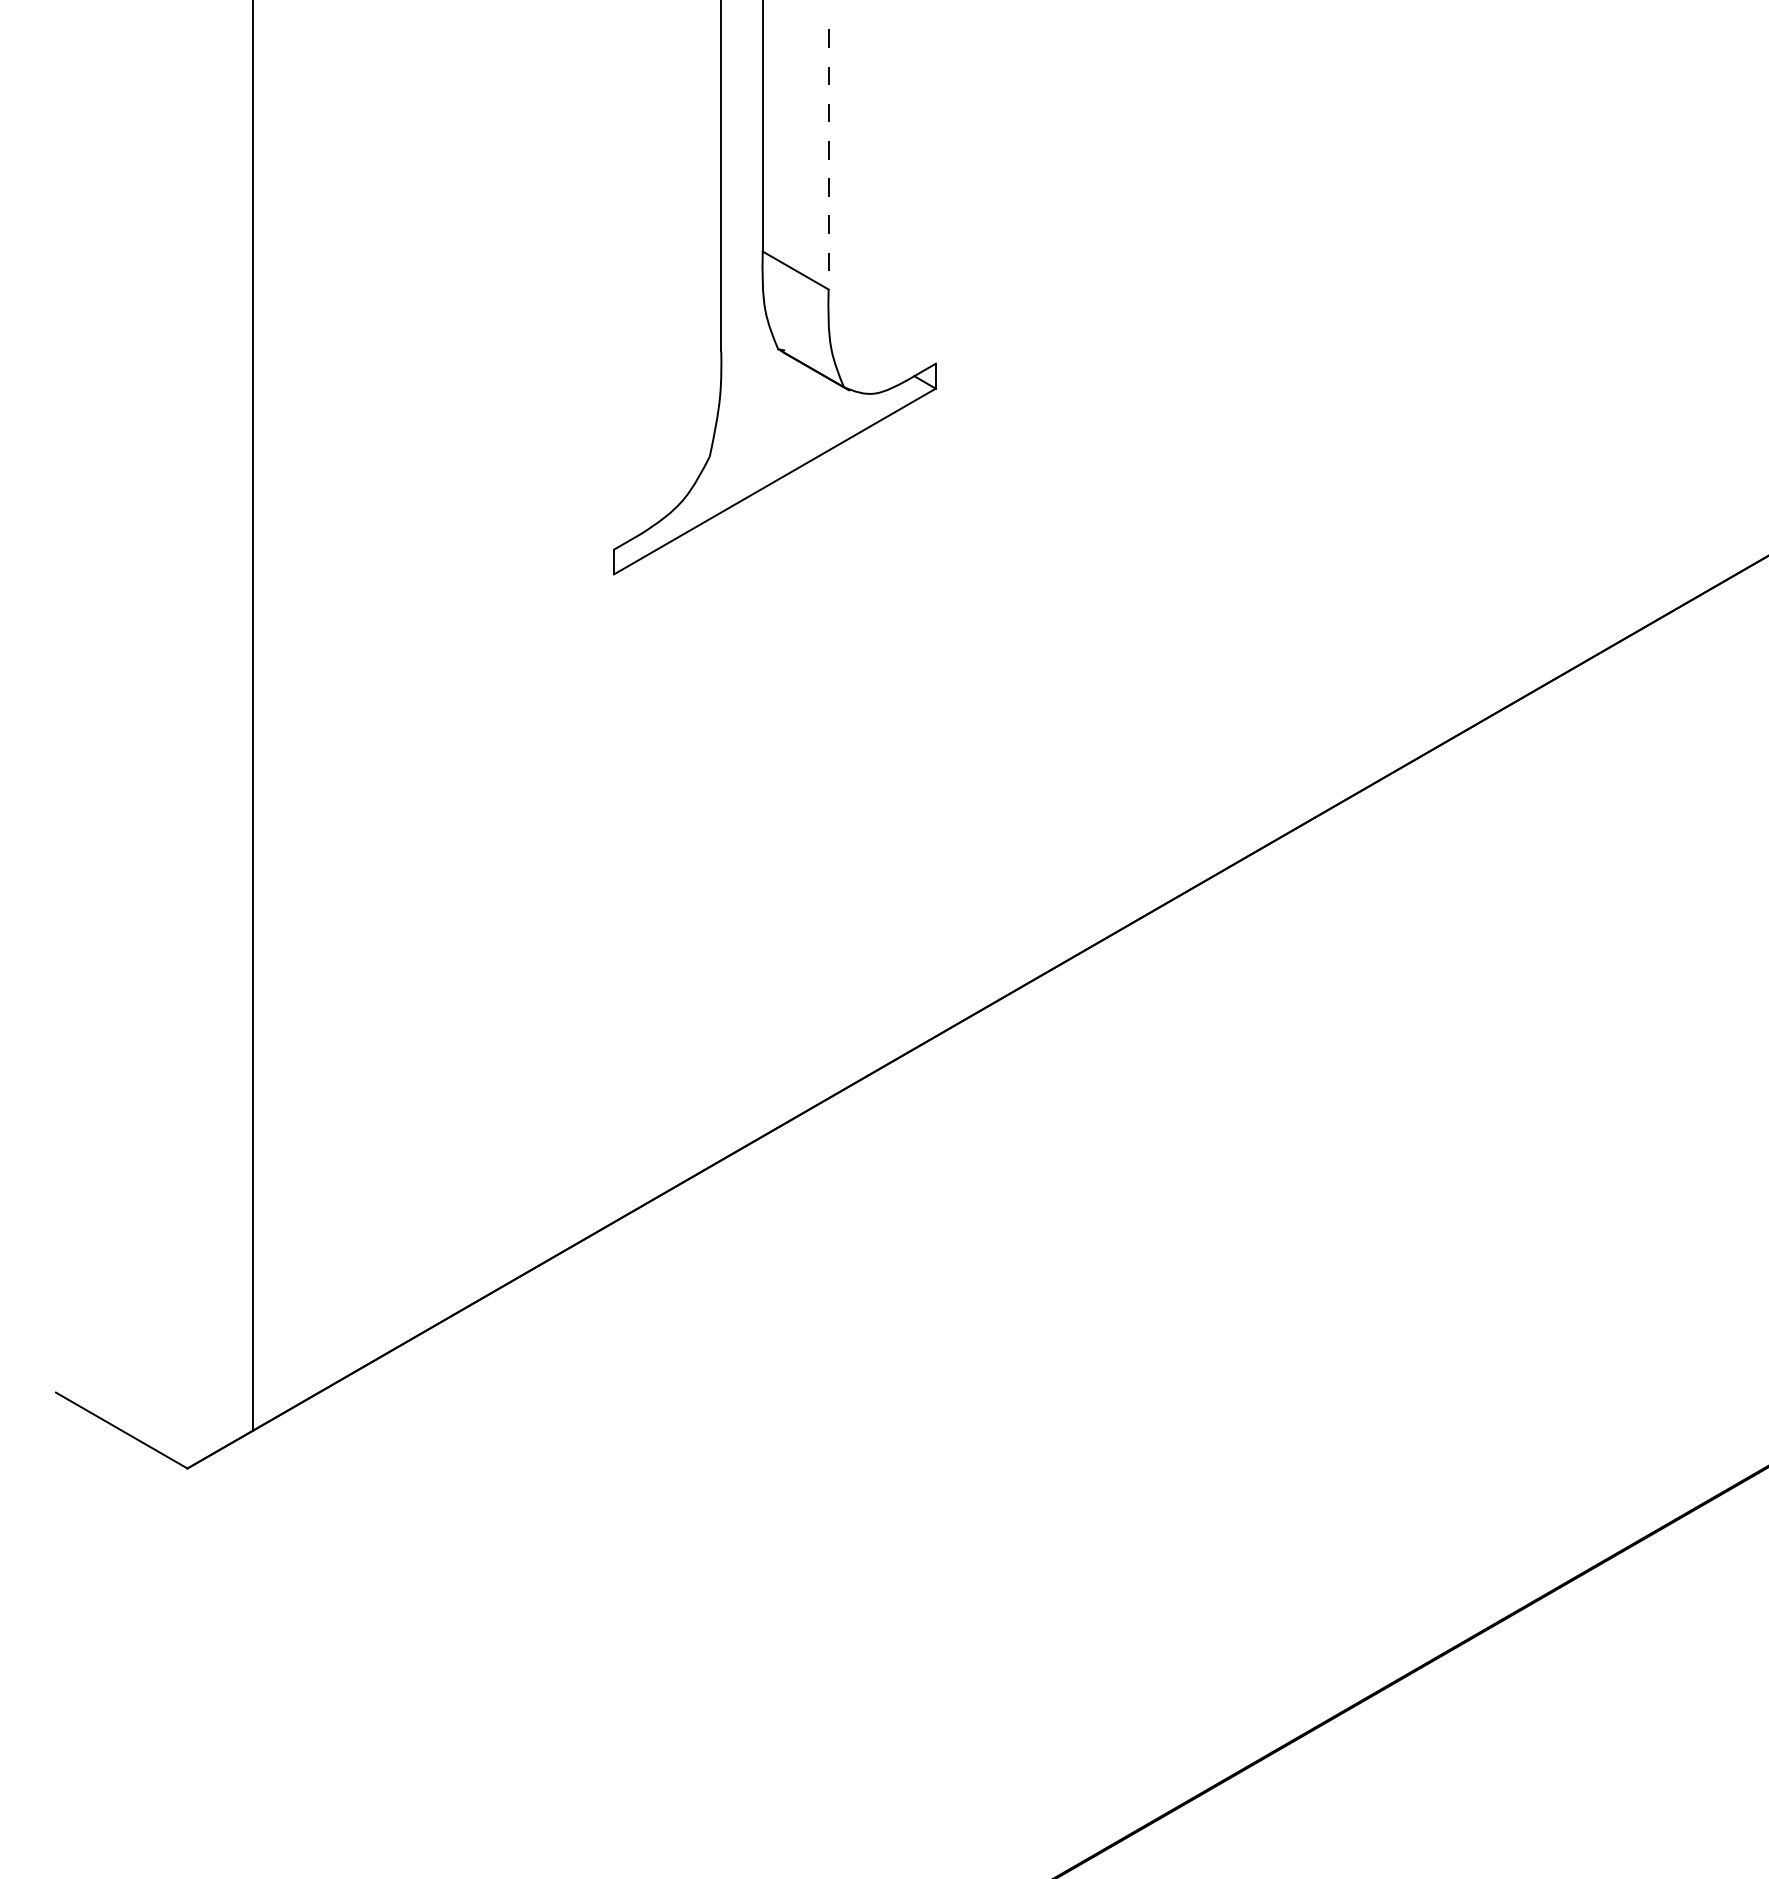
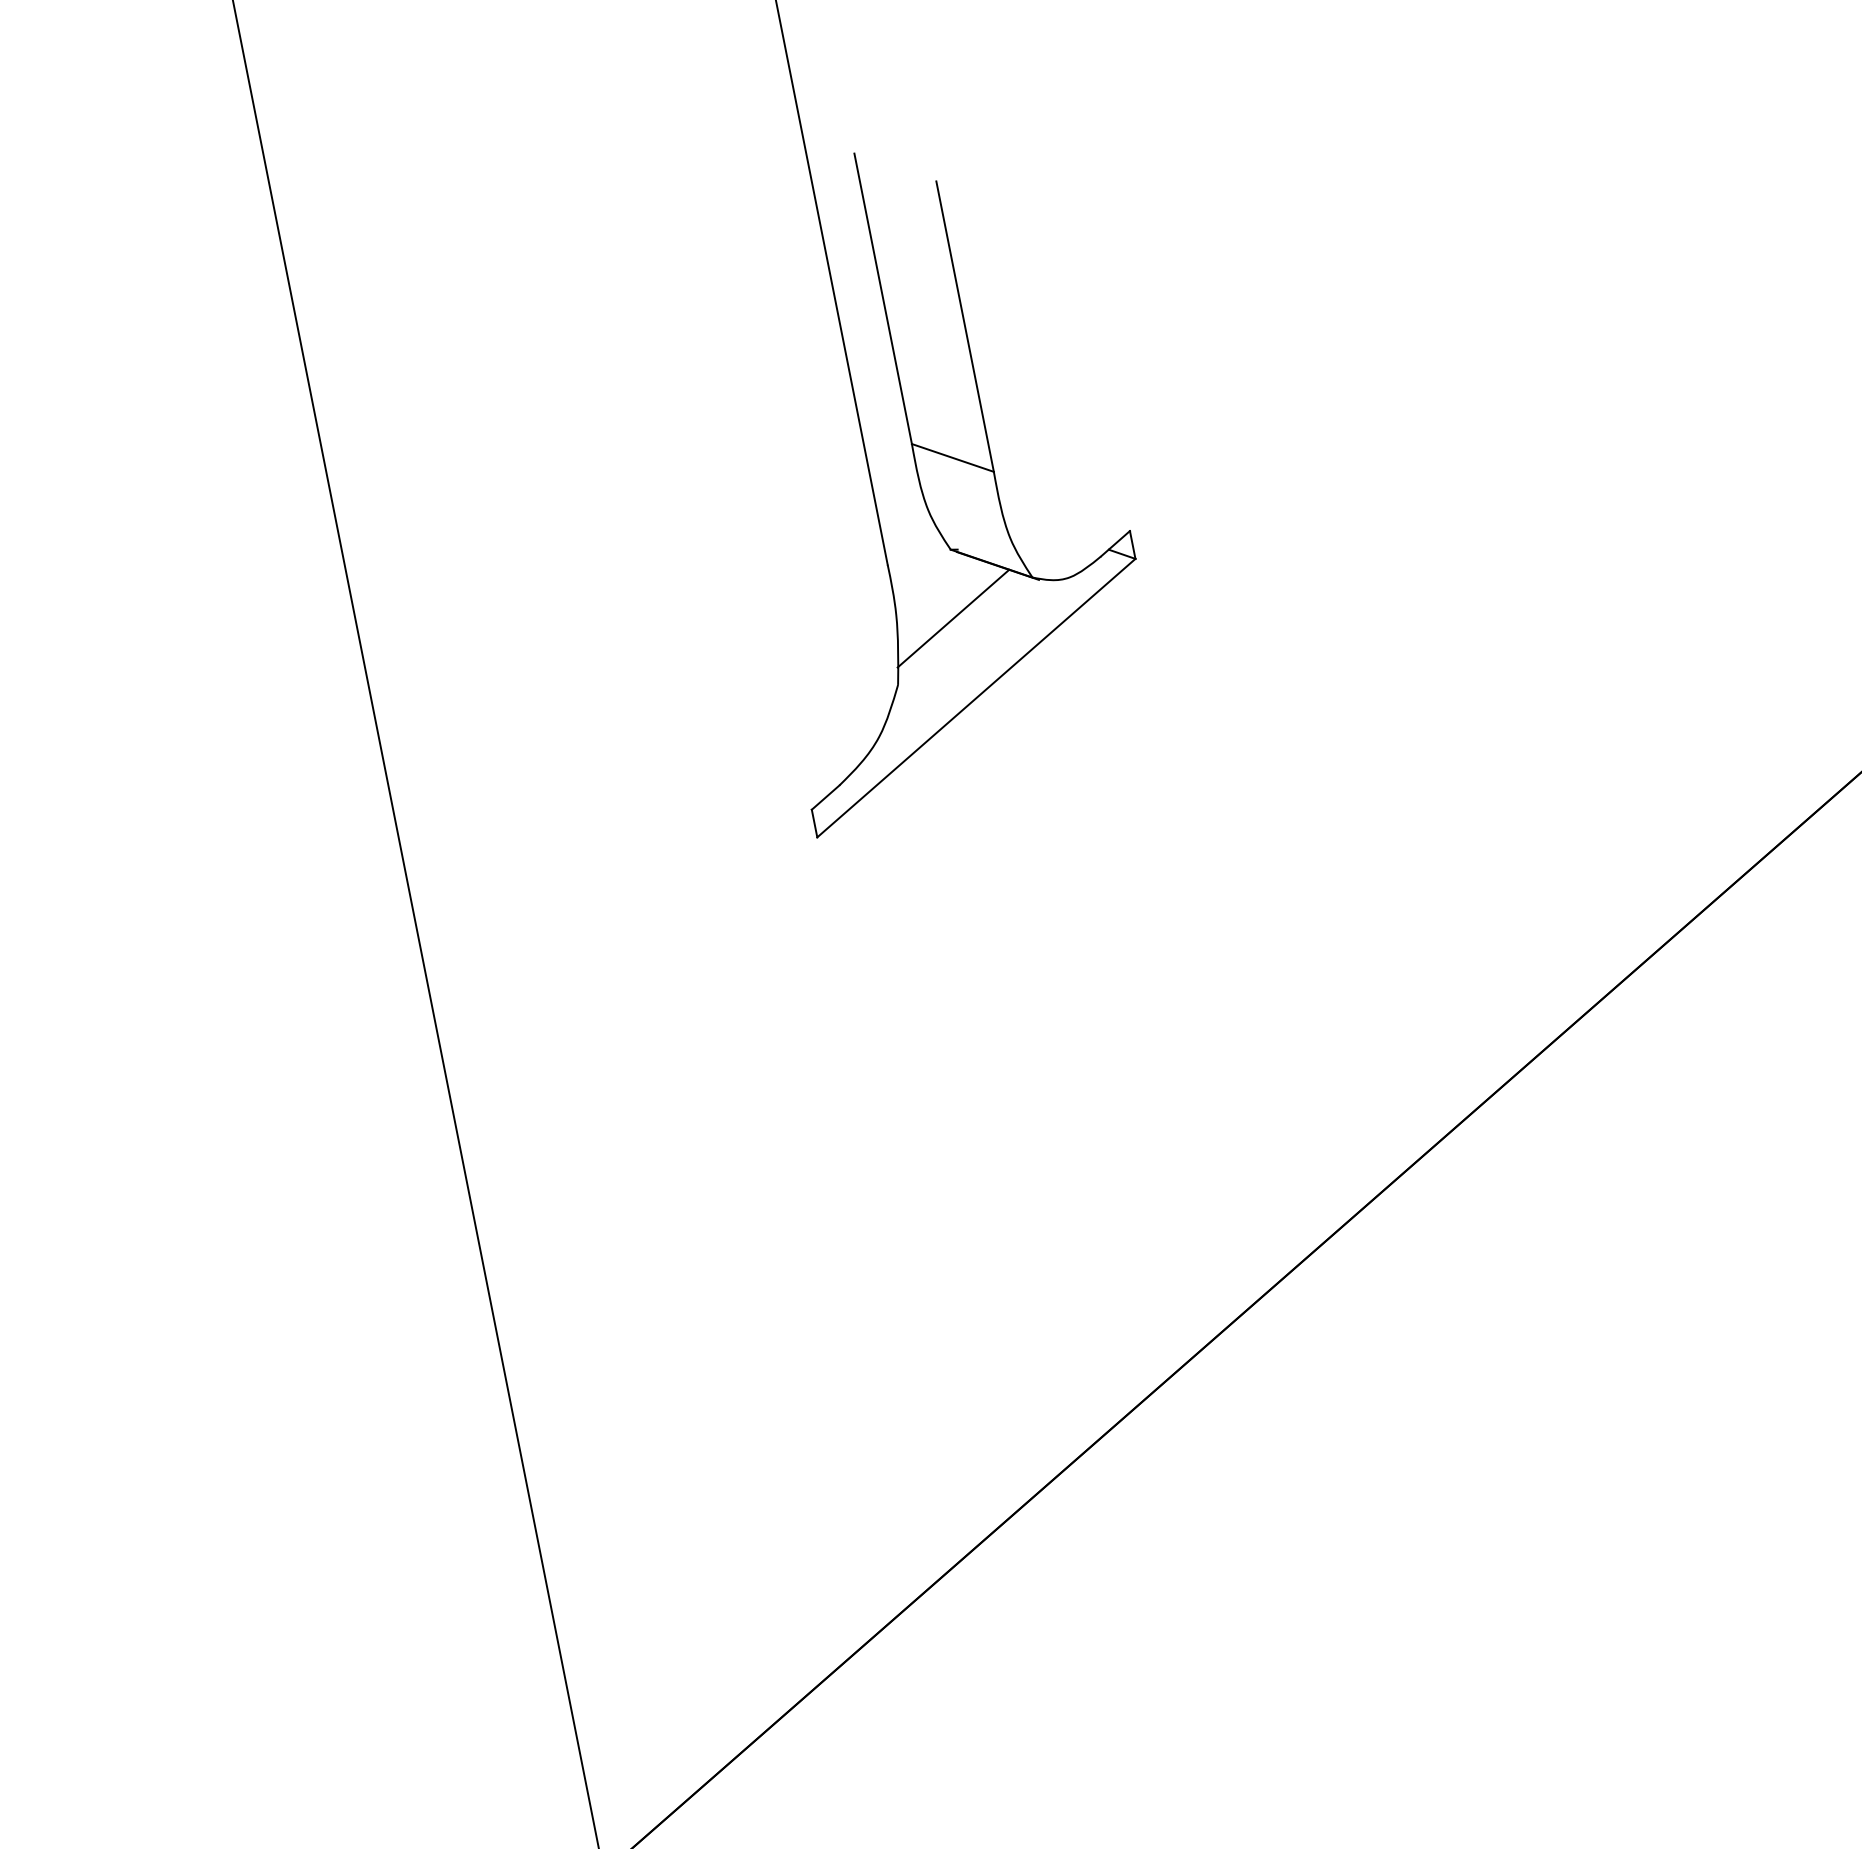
line: (828, 159) -> (964, 326), dashed -> solid
line: (768, 408) -> (953, 618), added

